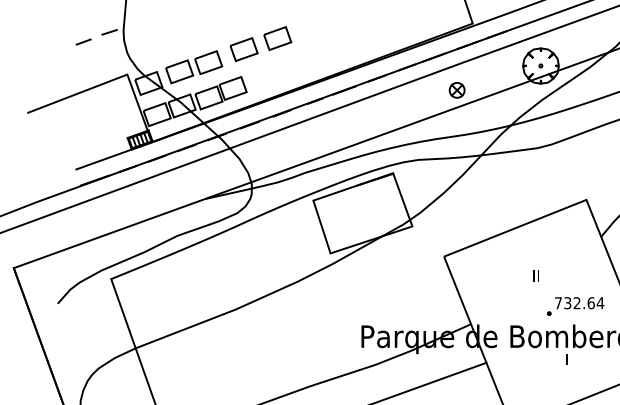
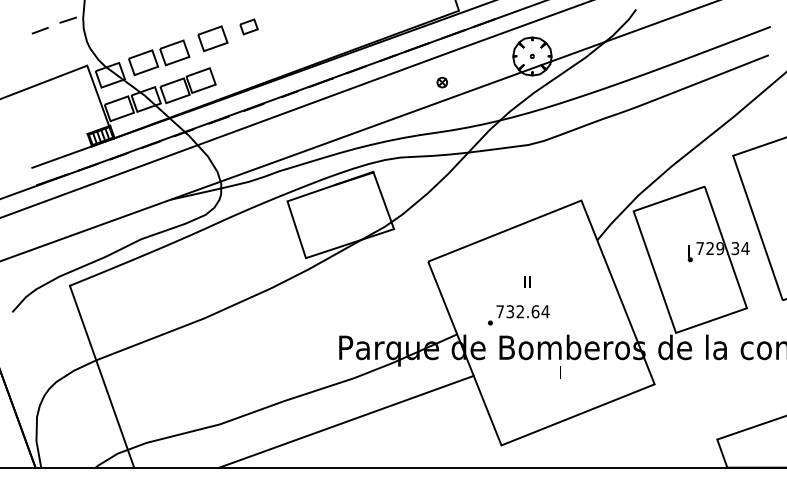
part: (277, 38) -> (248, 26), size x0.6
part: (457, 90) -> (442, 82), size x0.6
part: (575, 306) -> (518, 315), moved

